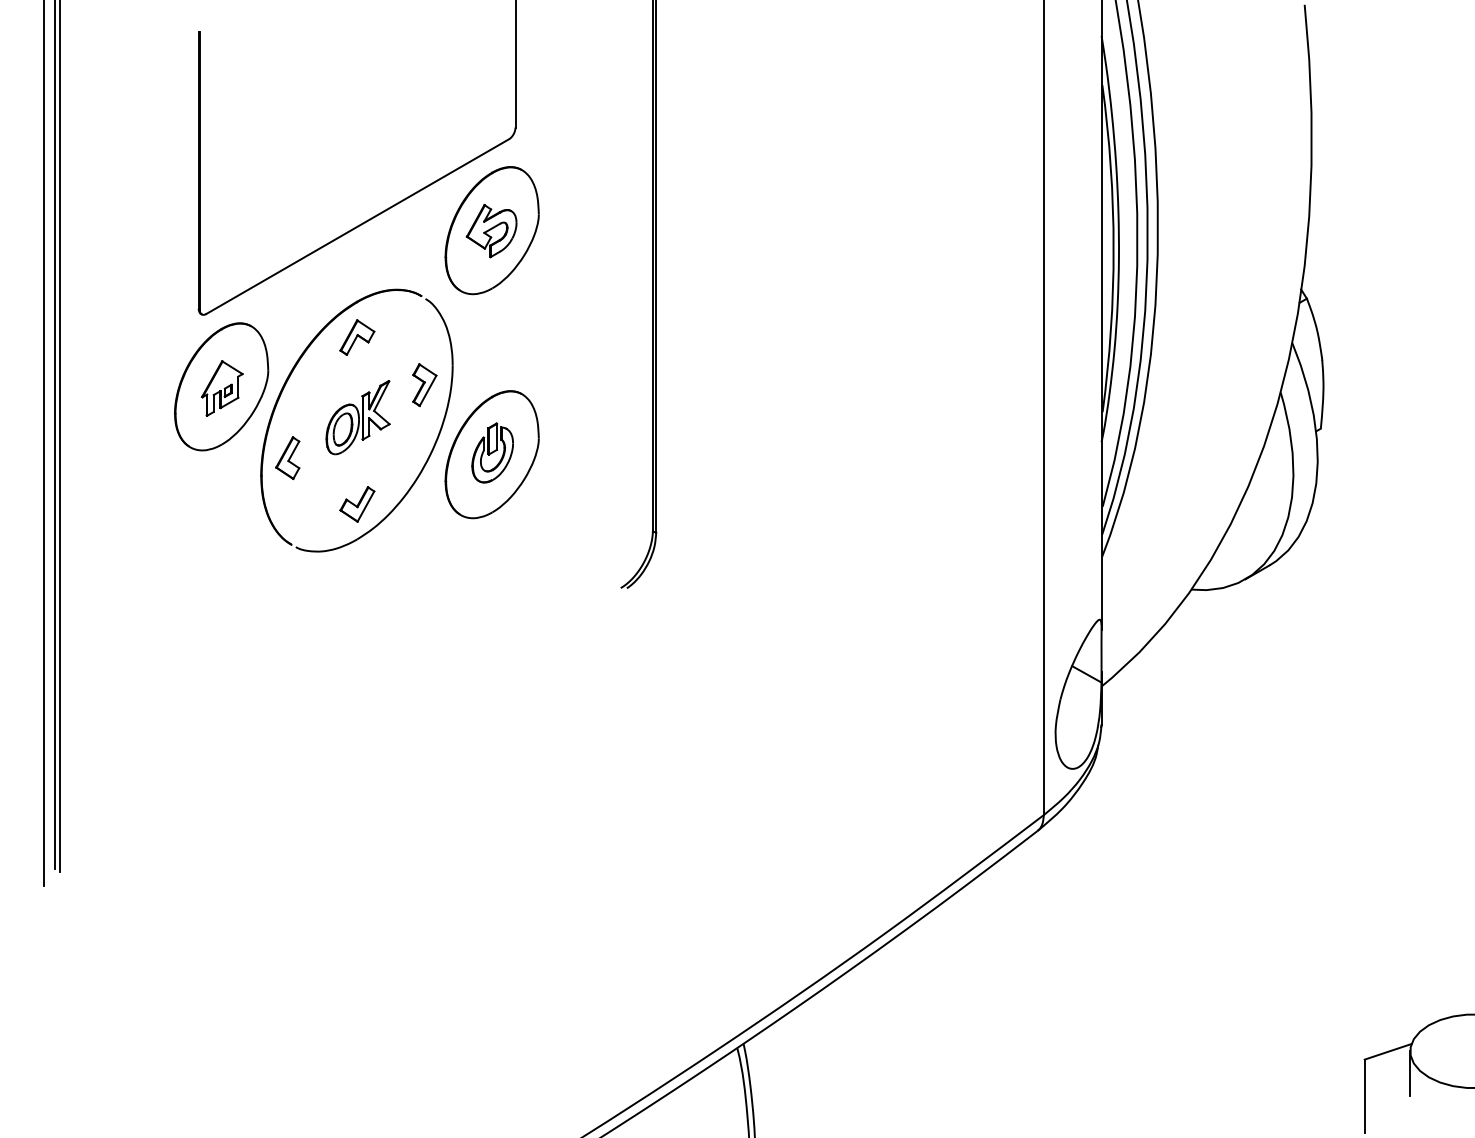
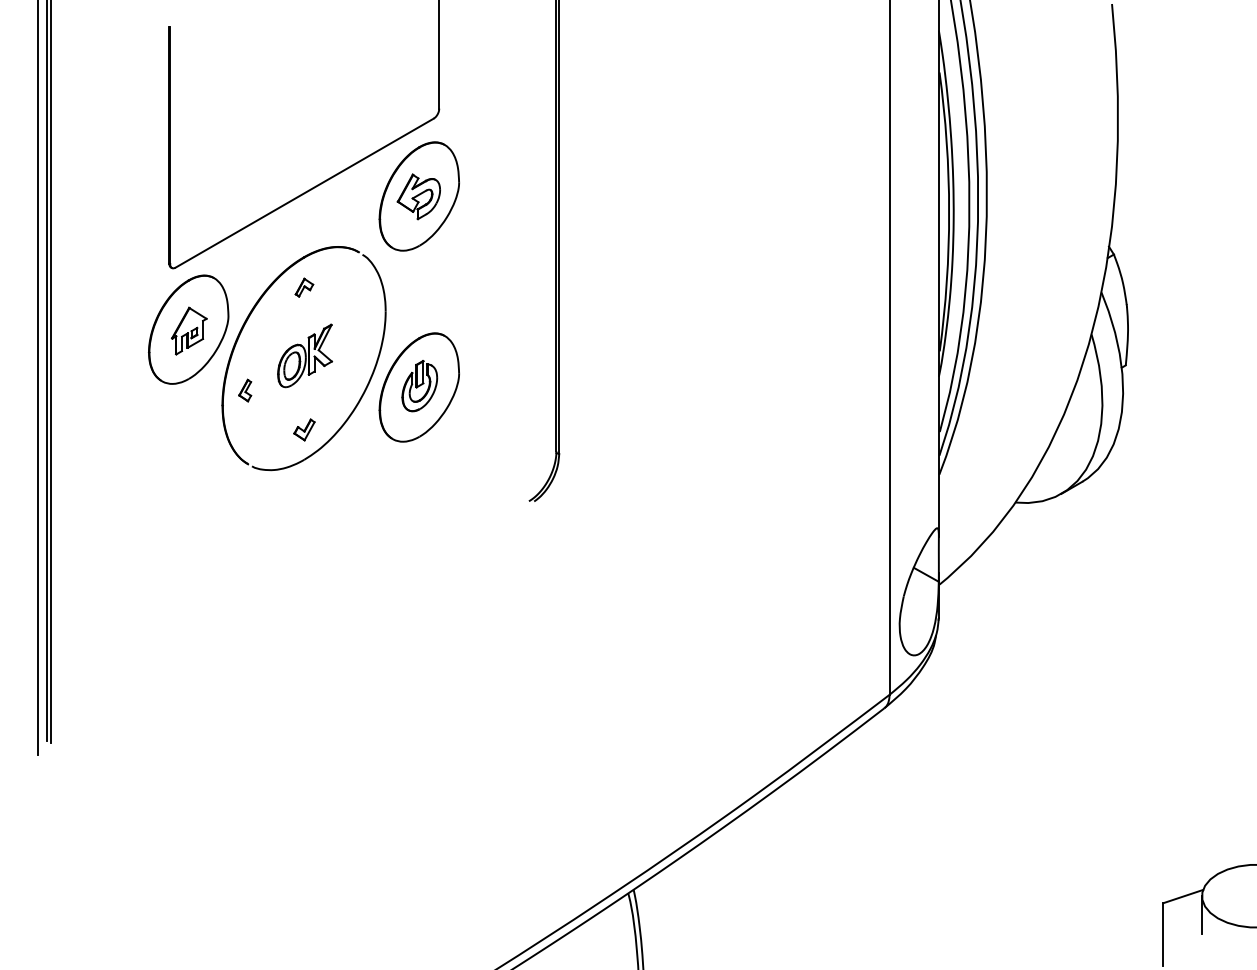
part: (357, 337) -> (304, 287), size x0.6
part: (424, 384) -> (361, 327), removed
part: (287, 458) -> (244, 390), size x0.6
part: (357, 504) -> (304, 430), size x0.7

